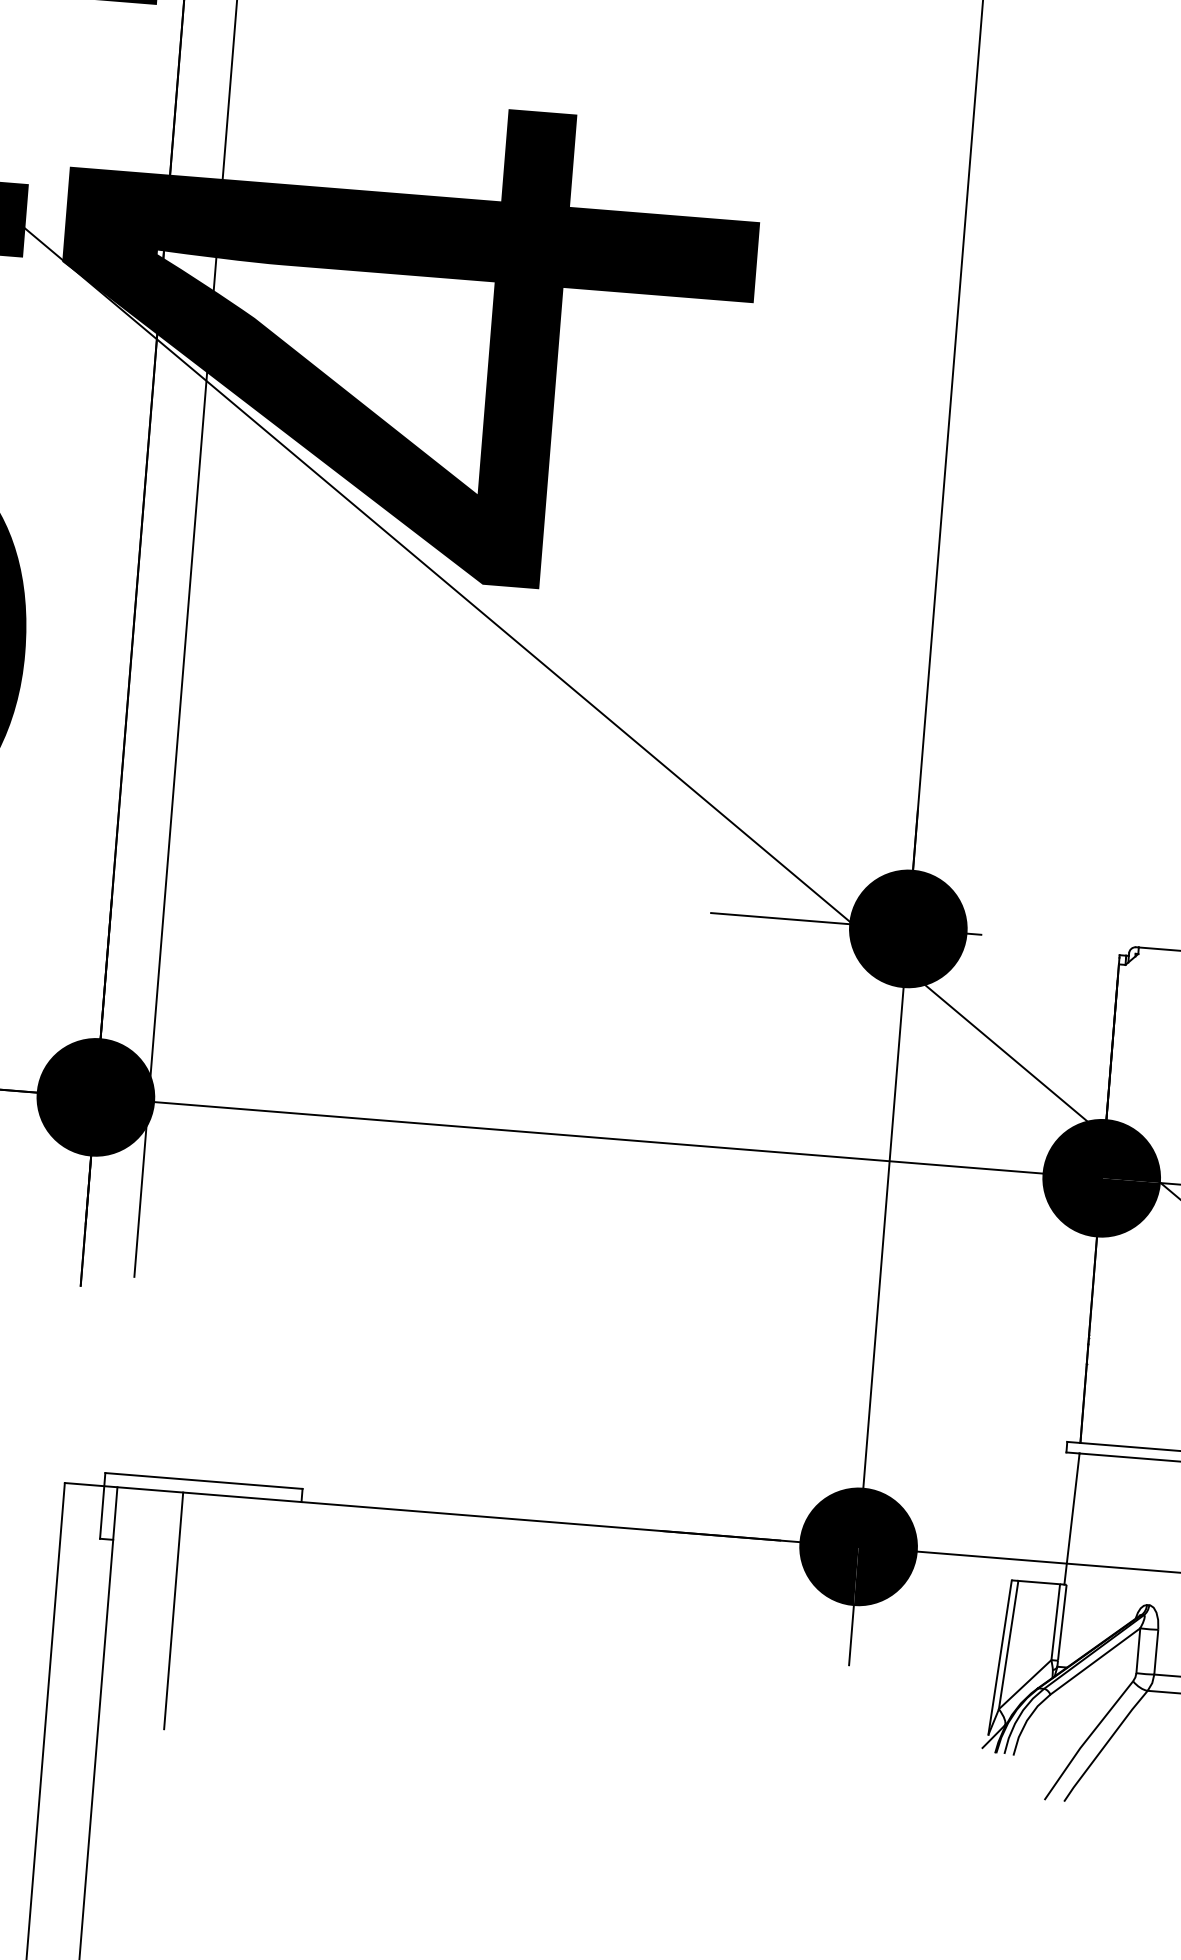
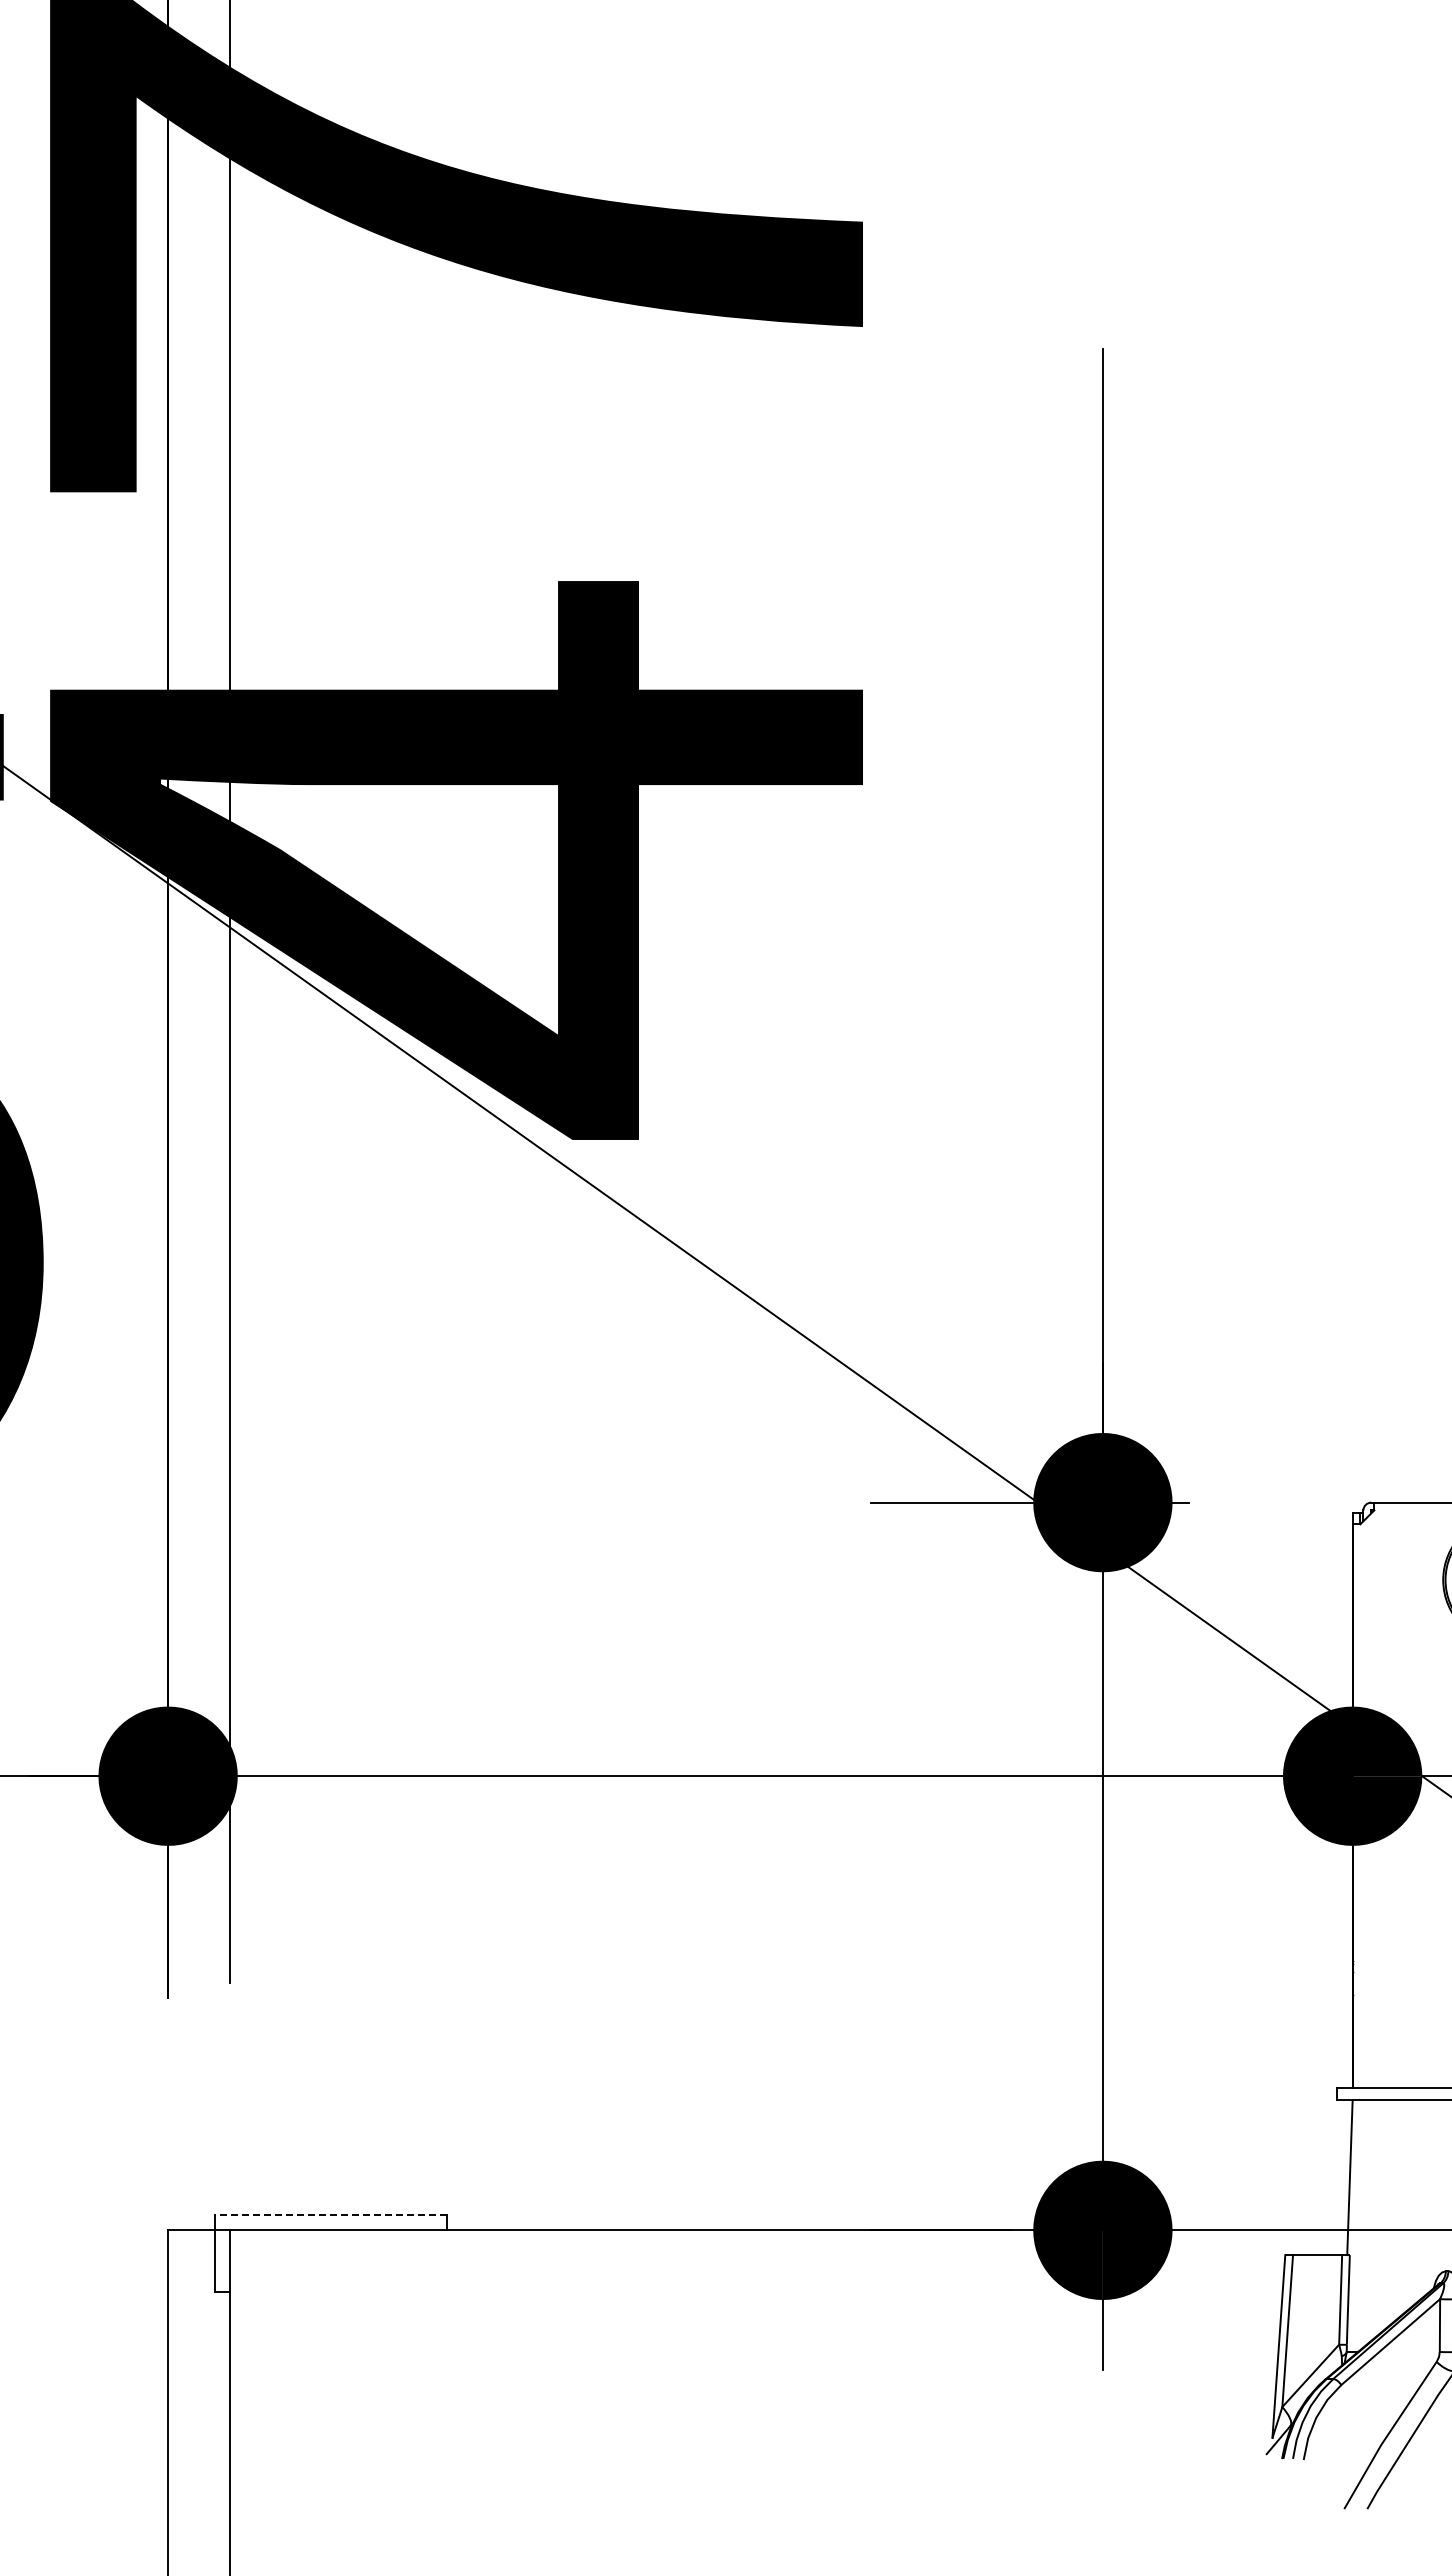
line: (203, 1480) -> (330, 2214), solid -> dashed
line: (173, 1610) -> (307, 2369), removed

